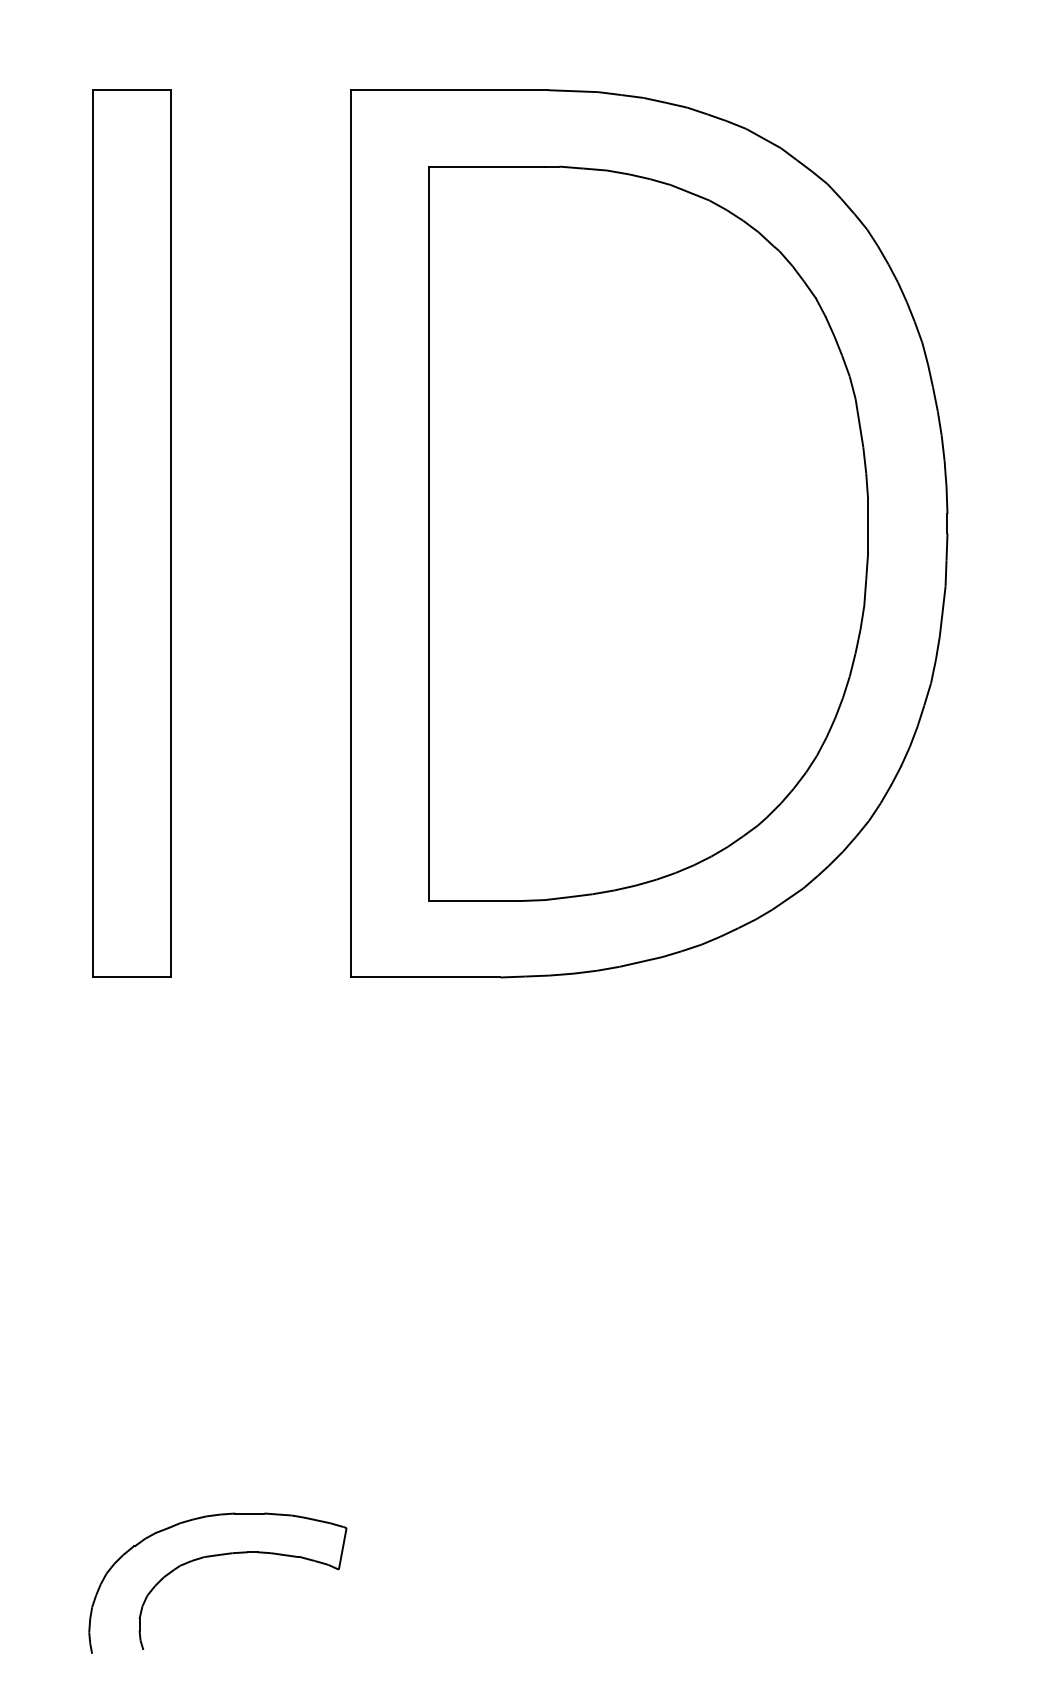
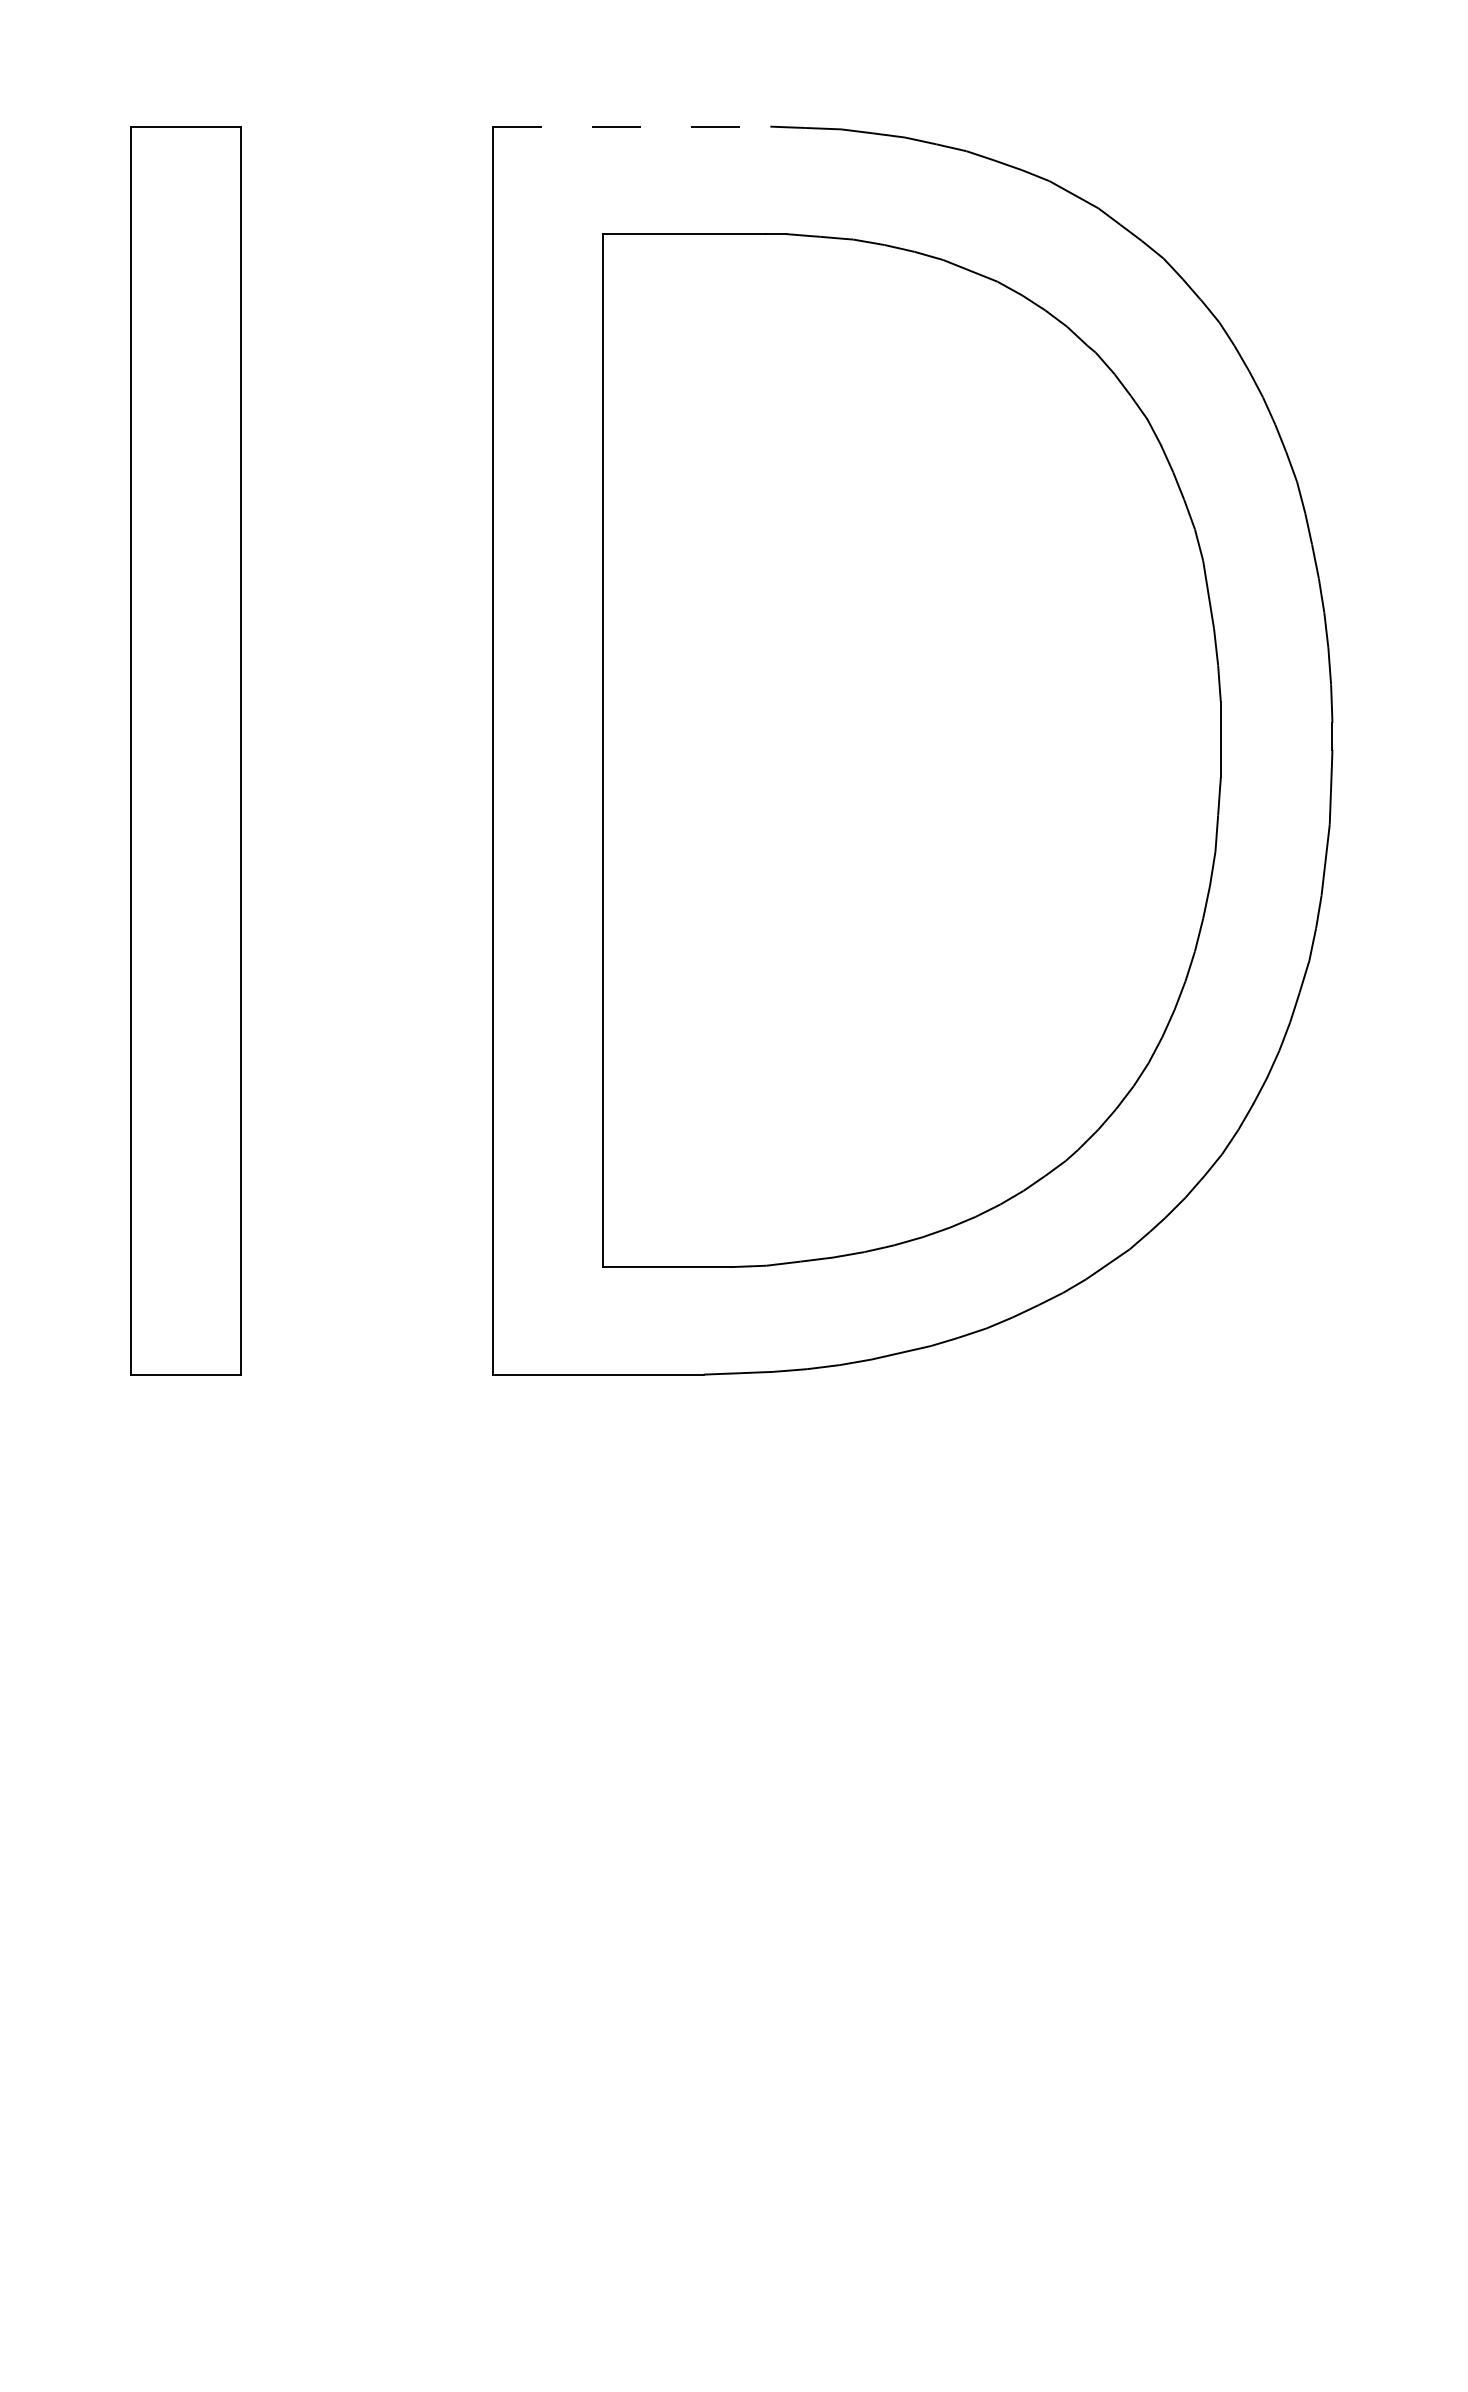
line: (449, 90) -> (632, 127), solid -> dashed
part: (210, 1557) -> (295, 2190), removed

